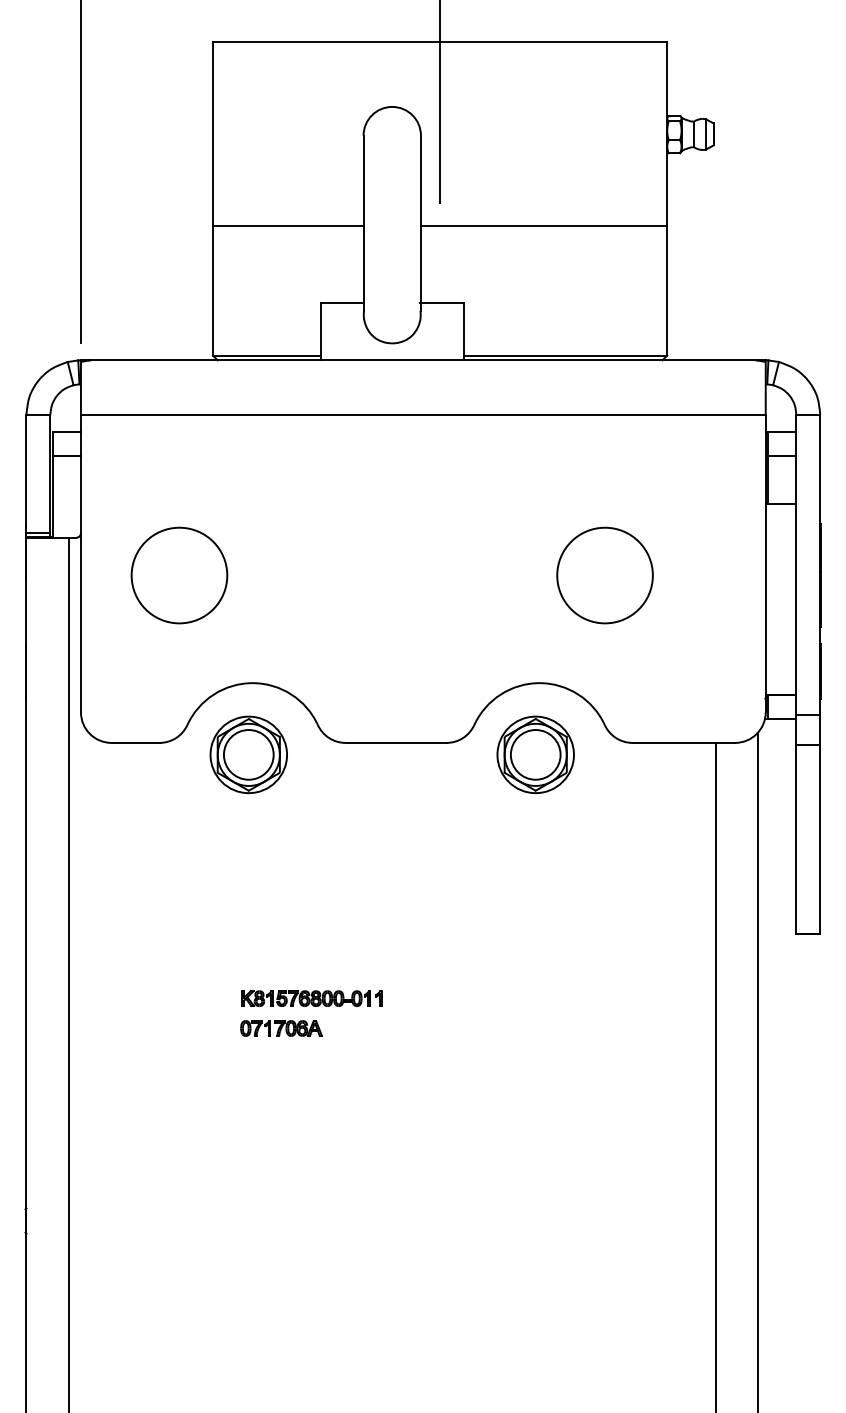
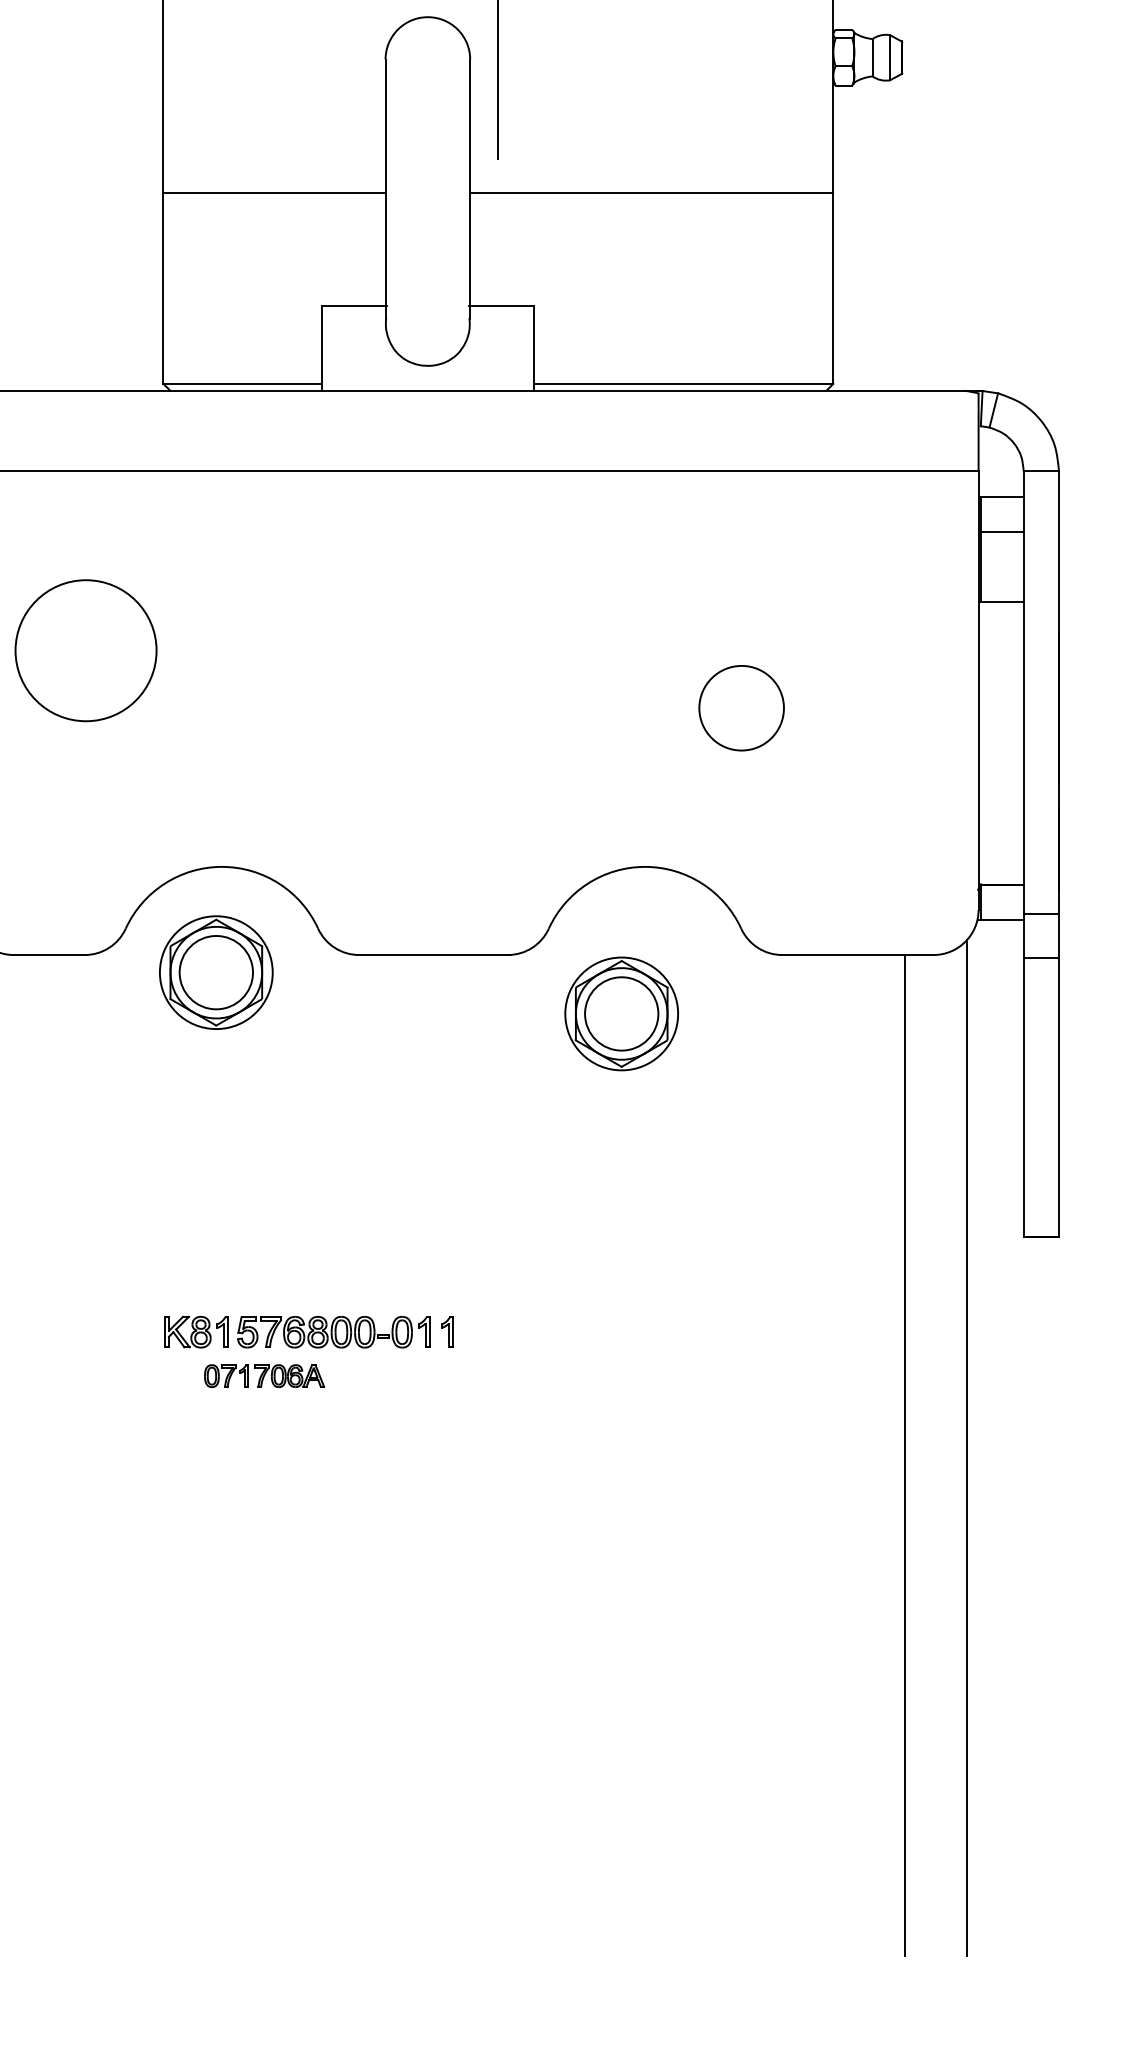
circle: (179, 575) -> (86, 650), moved
circle: (604, 575) -> (740, 708), size x0.6
part: (535, 754) -> (621, 1013), moved
part: (311, 998) -> (308, 1331), size x1.4

